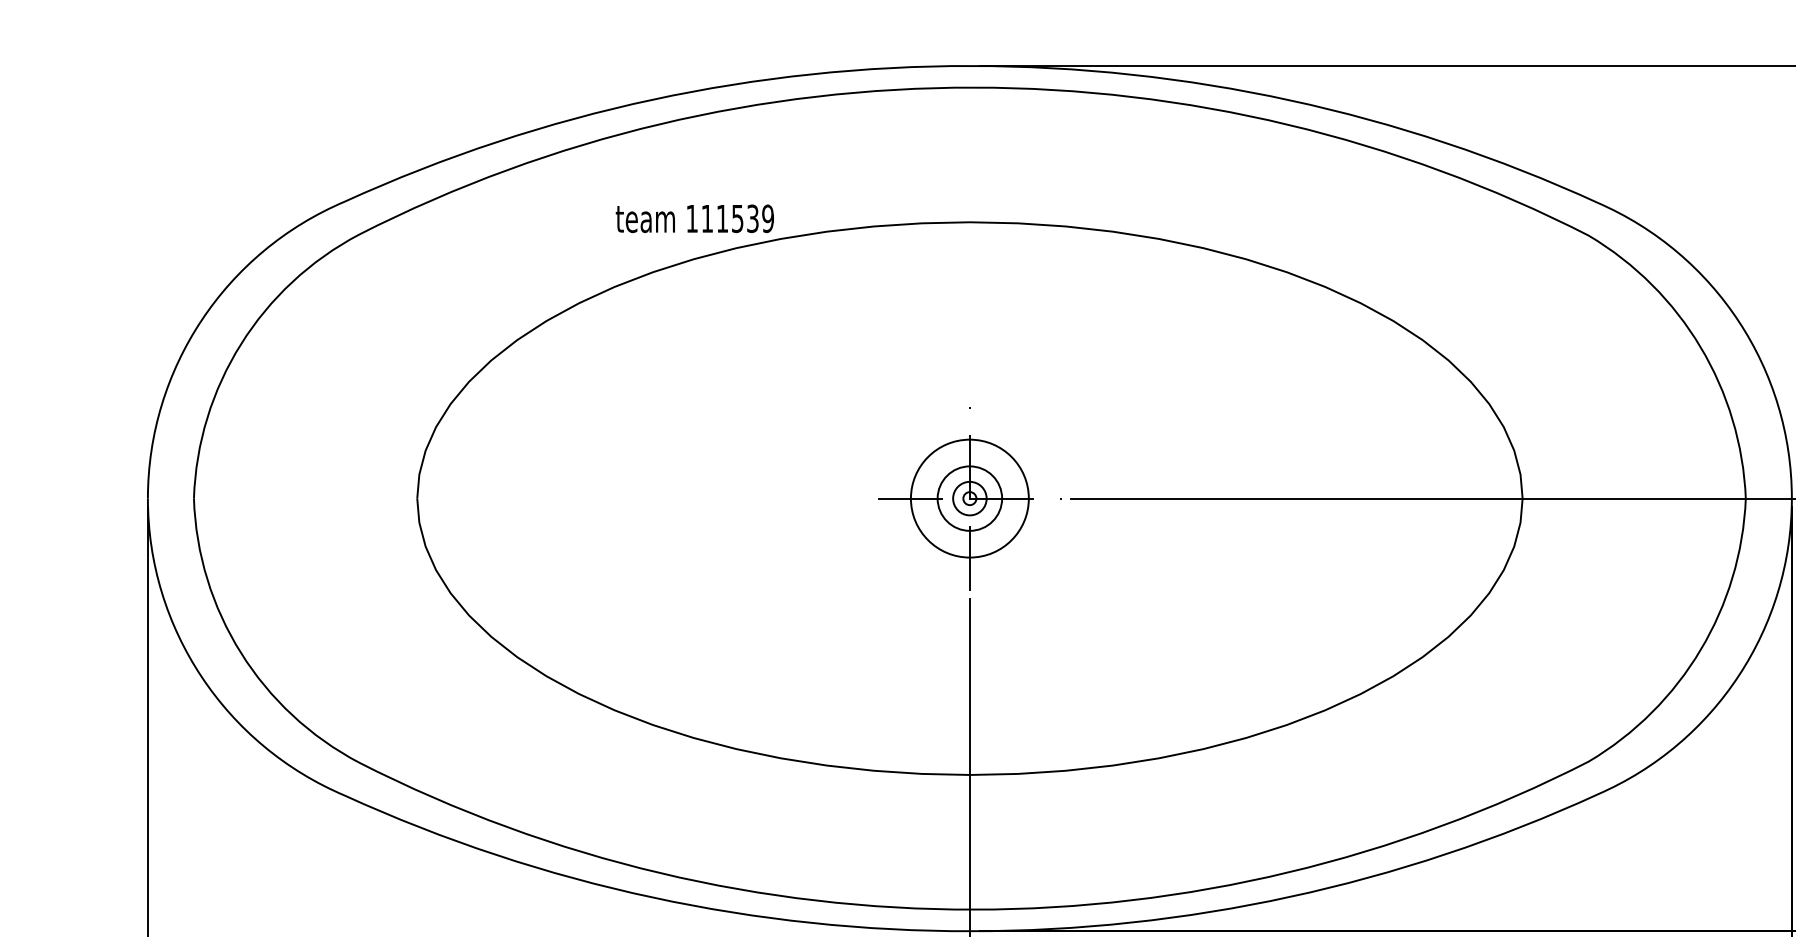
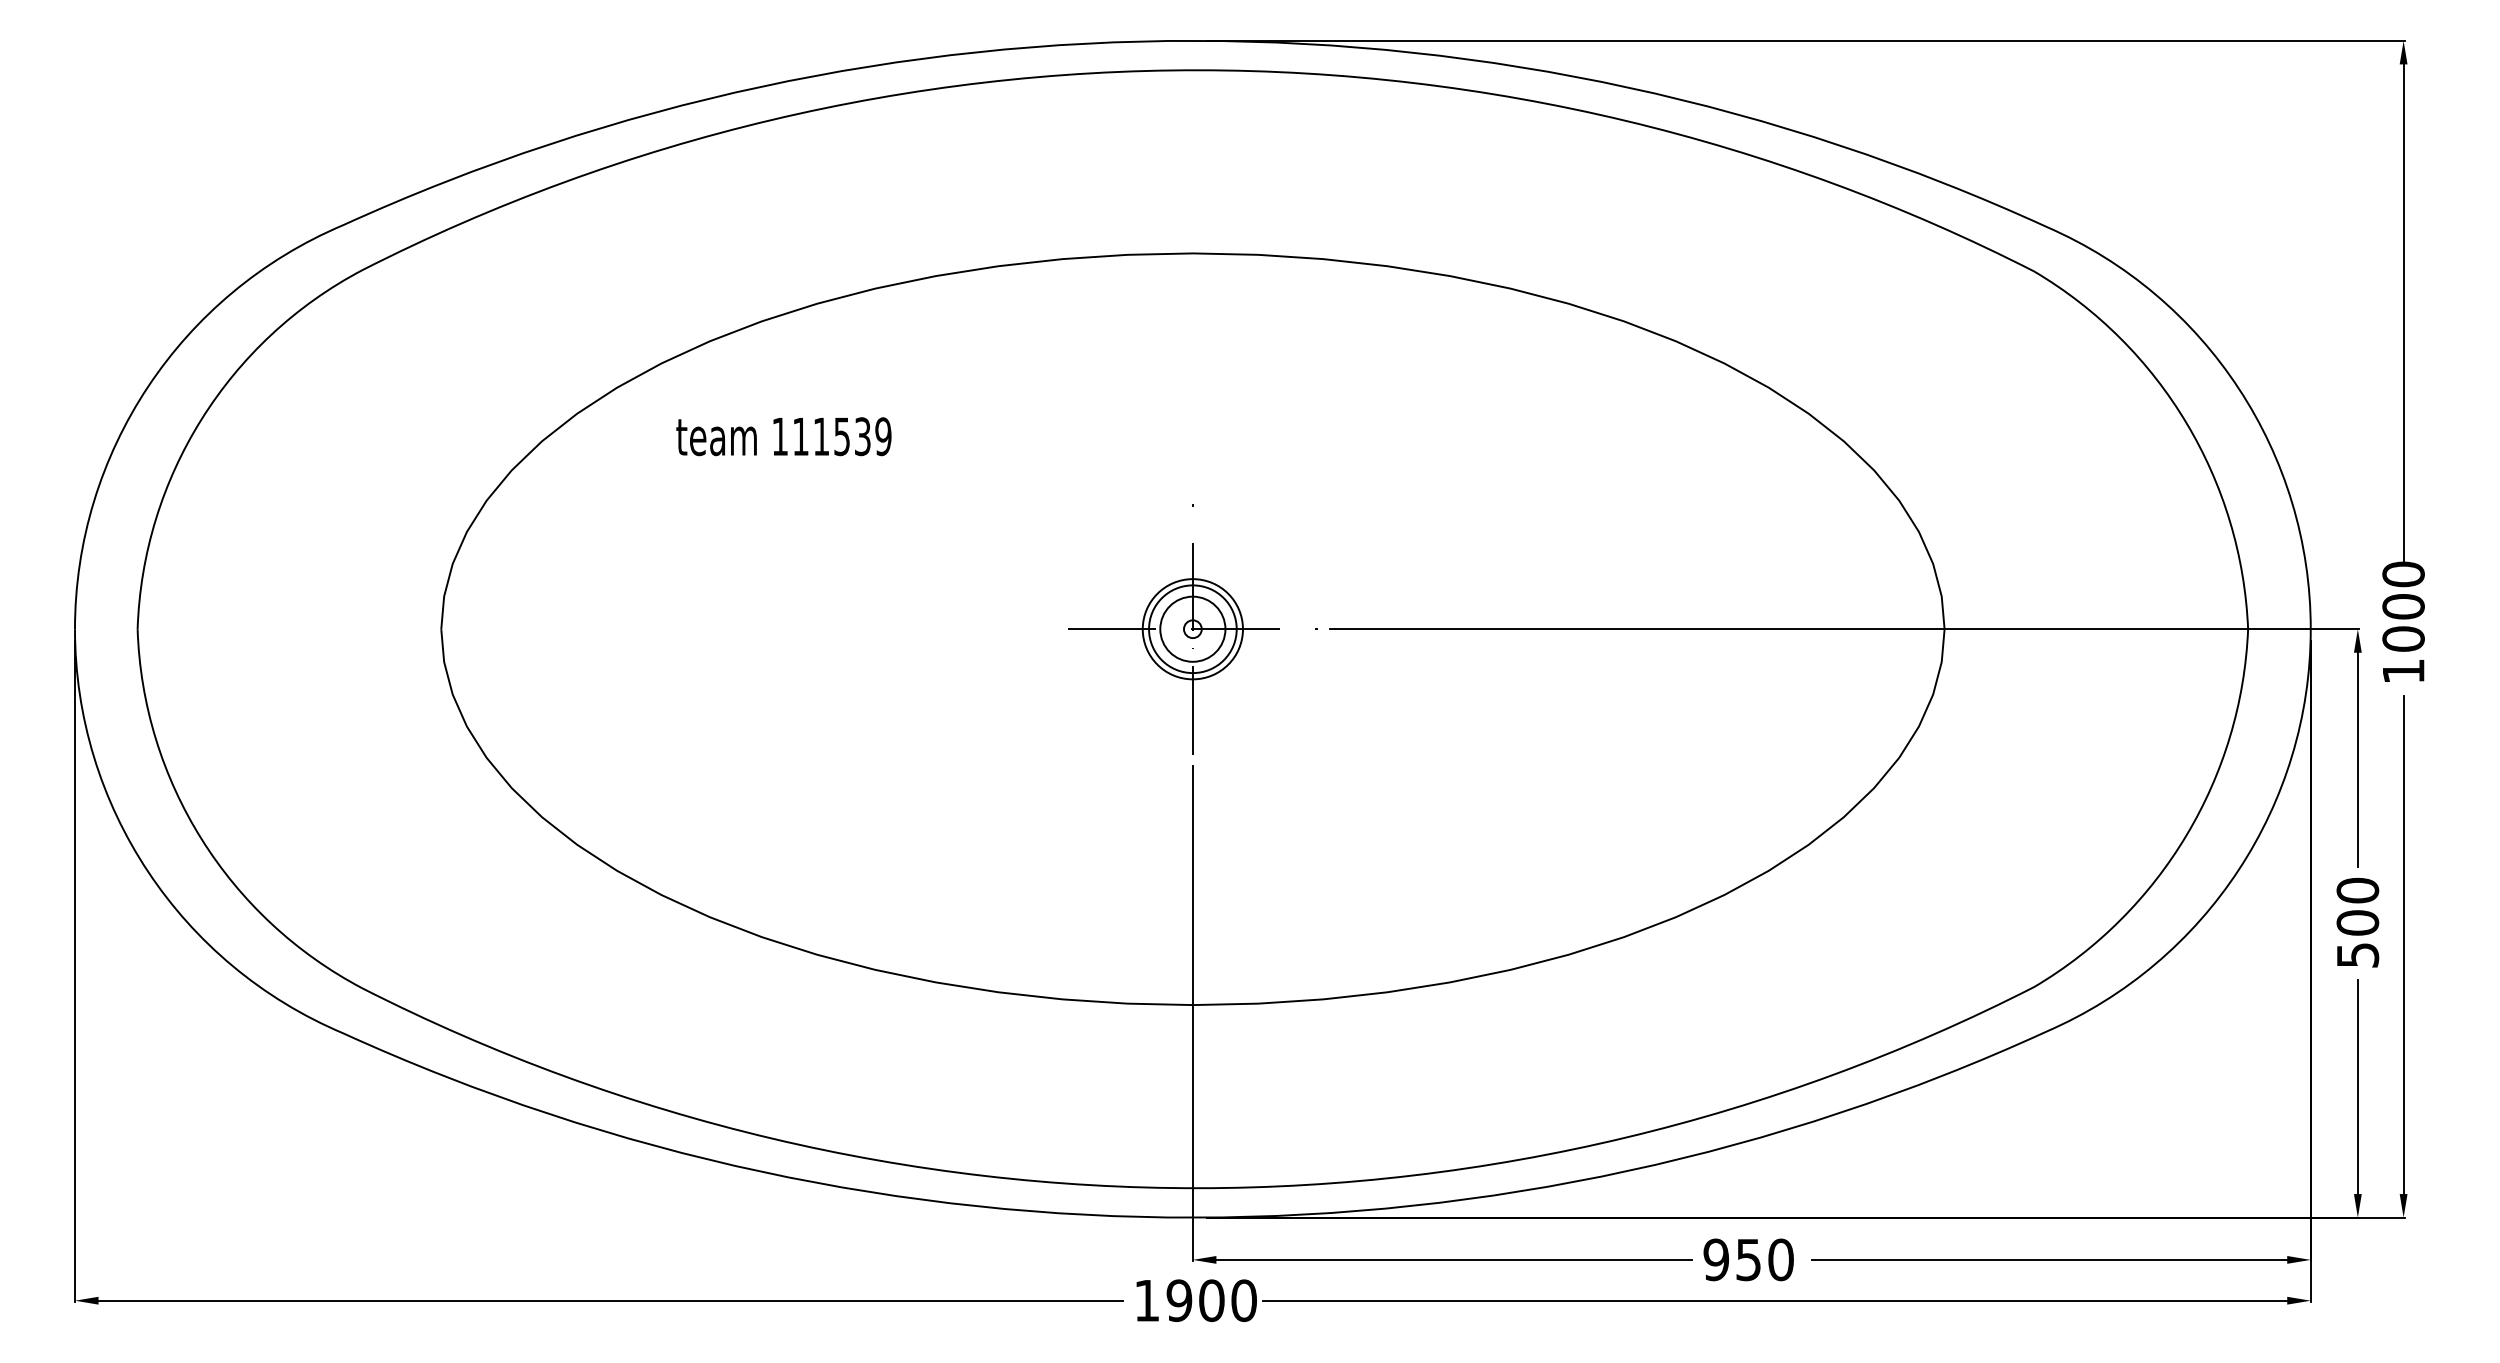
text: (694, 218) -> (783, 436), moved
circle: (969, 498) -> (1192, 628), size x1.43
circle: (969, 498) -> (1192, 629), size x0.62

